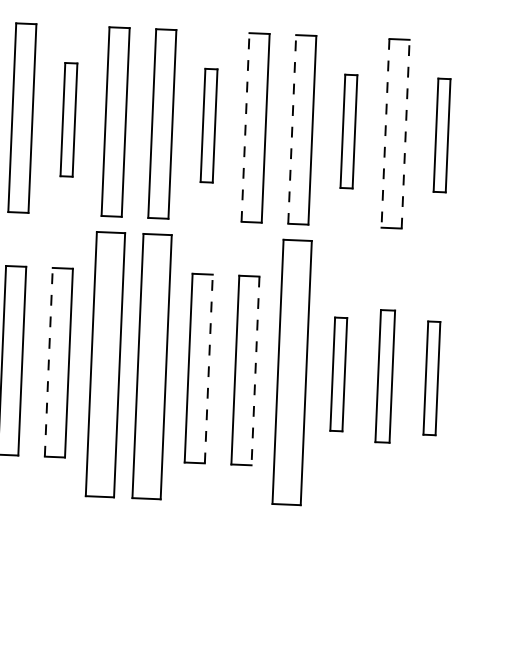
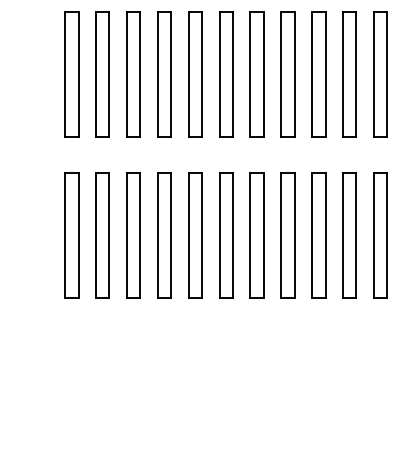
part: (68, 119) -> (133, 74), size x1.67
part: (209, 125) -> (226, 74), size x1.67
line: (245, 126) -> (250, 74), dashed -> solid
line: (292, 128) -> (281, 74), dashed -> solid
part: (348, 131) -> (318, 74), size x1.67
line: (405, 133) -> (356, 74), dashed -> solid
line: (386, 134) -> (343, 75), dashed -> solid
part: (441, 135) -> (380, 74), size x1.67
line: (48, 360) -> (126, 234), dashed -> solid
part: (105, 364) -> (164, 235), size x0.71
part: (152, 366) -> (195, 235), size x0.71
line: (208, 367) -> (232, 234), dashed -> solid
line: (255, 370) -> (263, 235), dashed -> solid
part: (291, 372) -> (287, 235), size x0.71
part: (338, 374) -> (318, 235), size x1.67
part: (384, 376) -> (349, 235), size x1.43
part: (431, 378) -> (380, 235), size x1.67

